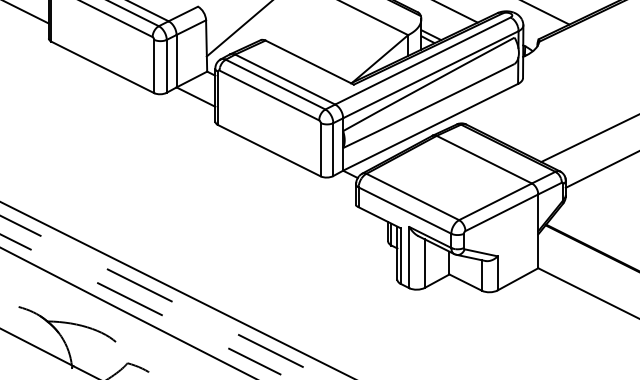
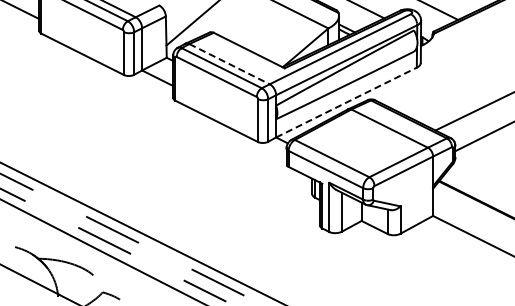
line: (285, 79) -> (229, 64), solid -> dashed
line: (430, 127) -> (346, 102), solid -> dashed

